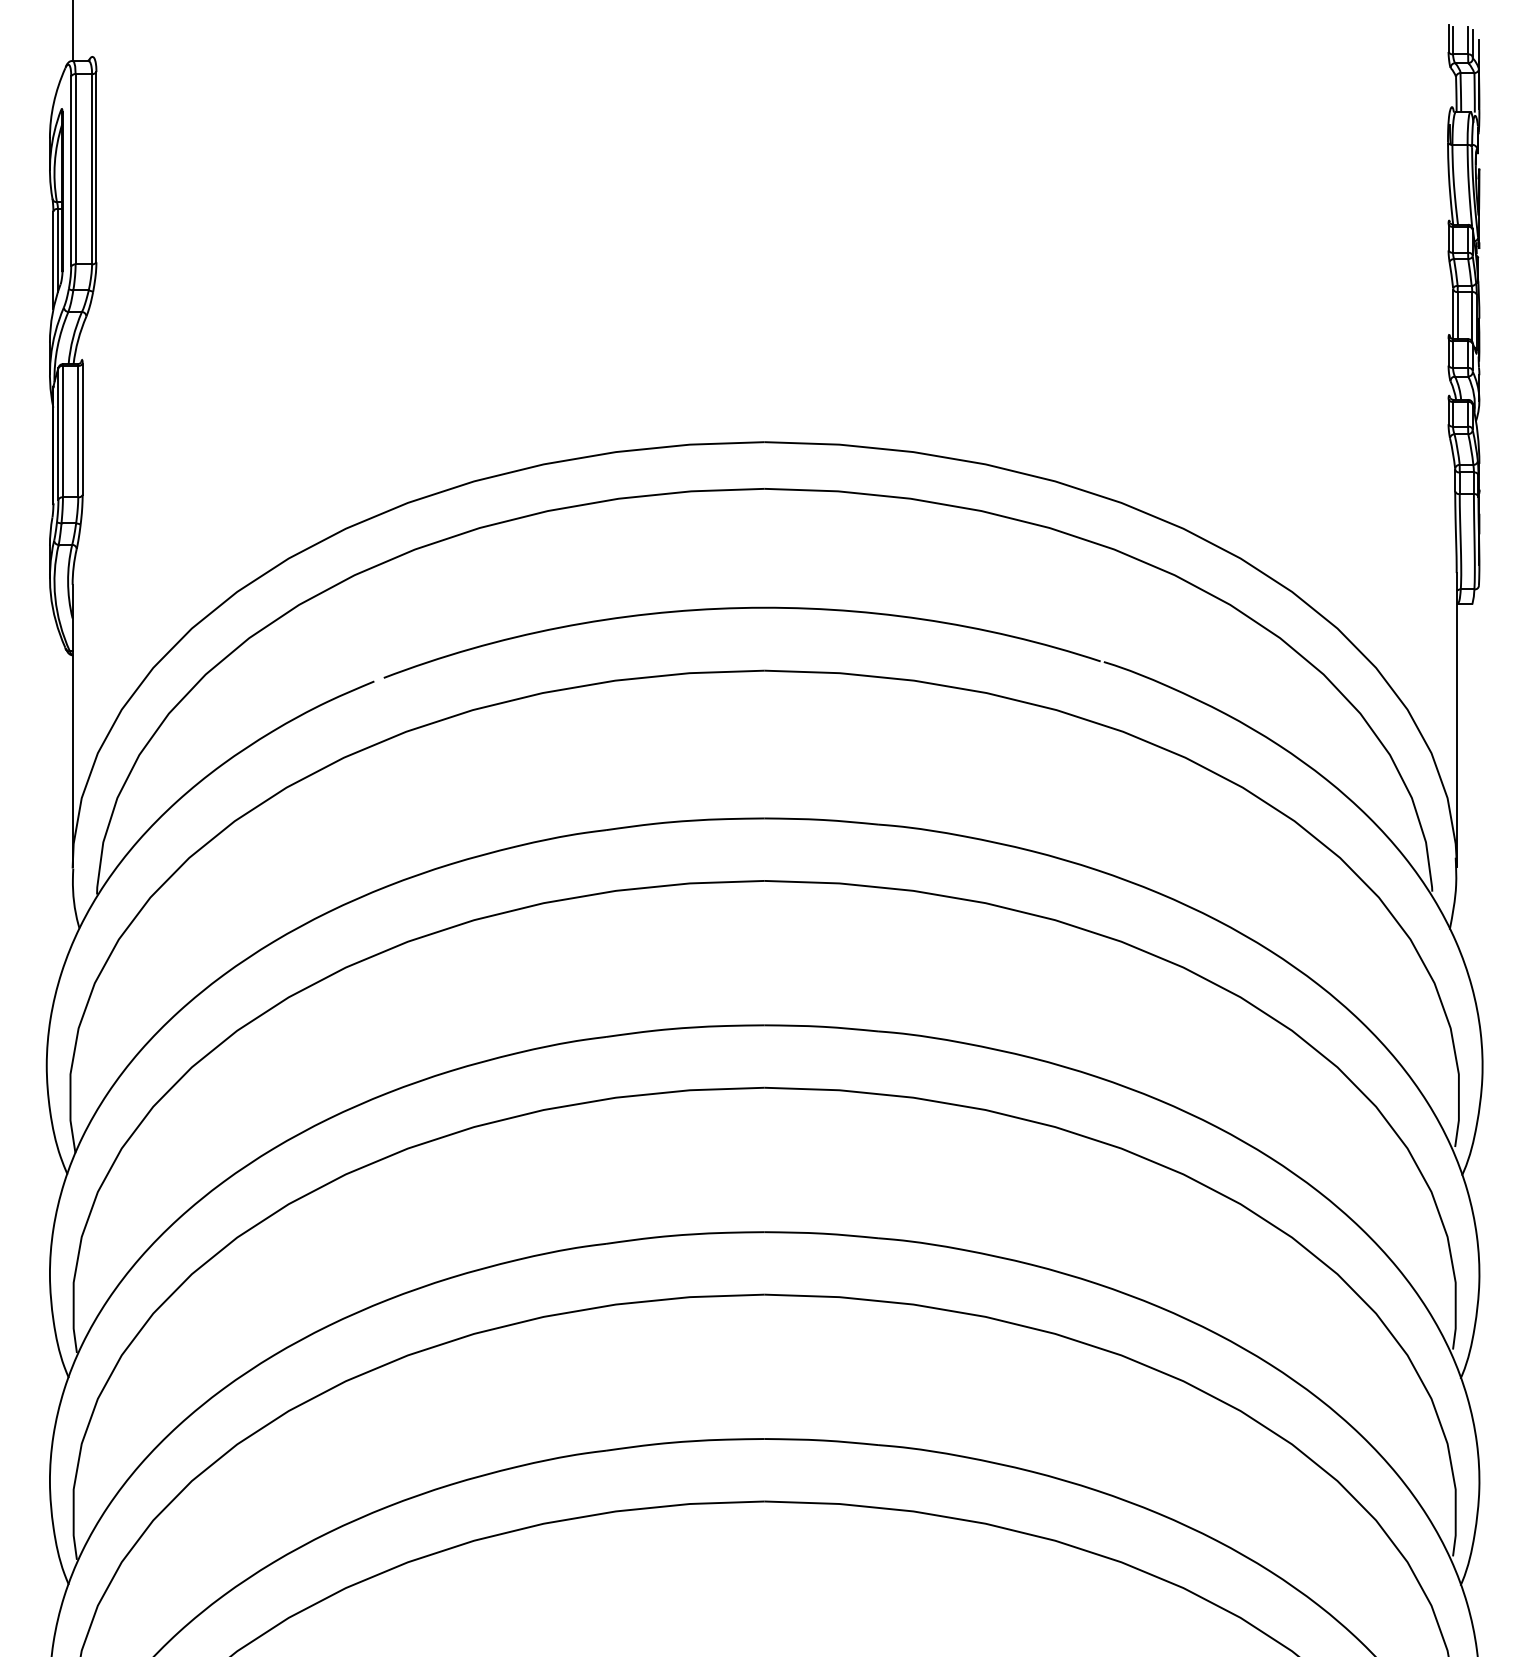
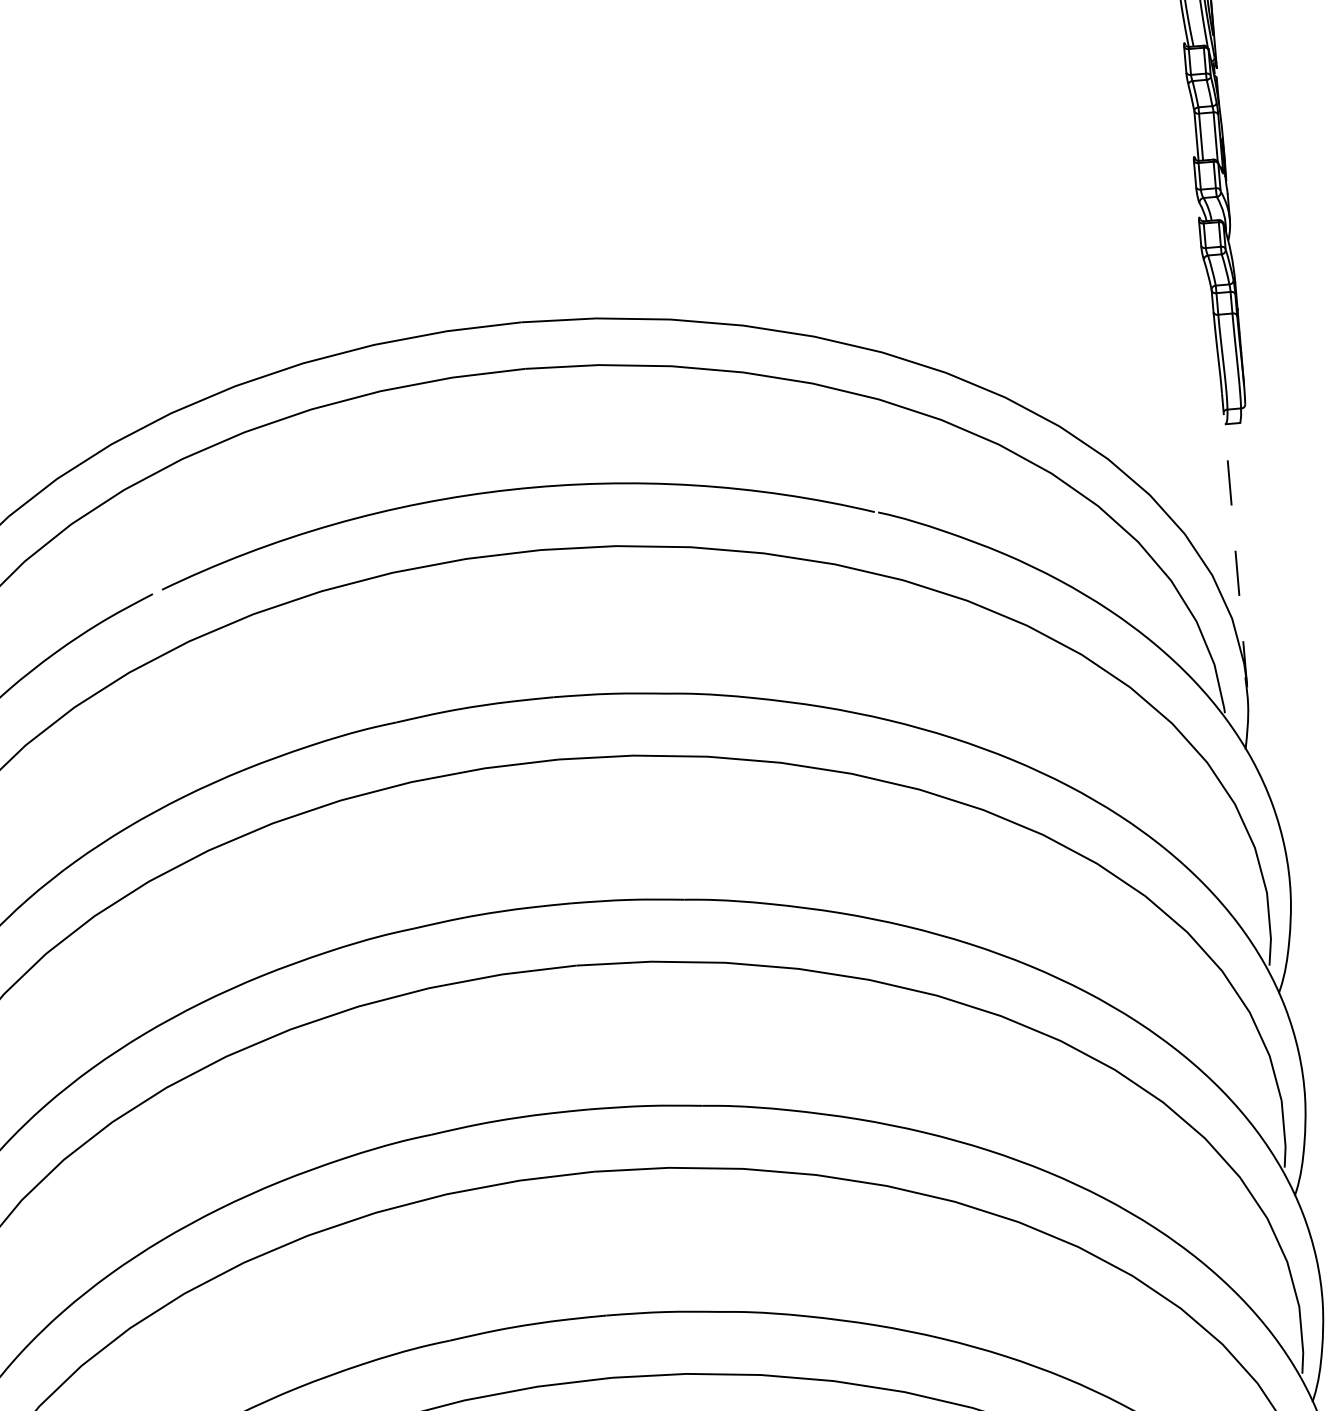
line: (1456, 719) -> (1234, 539), solid -> dashed

